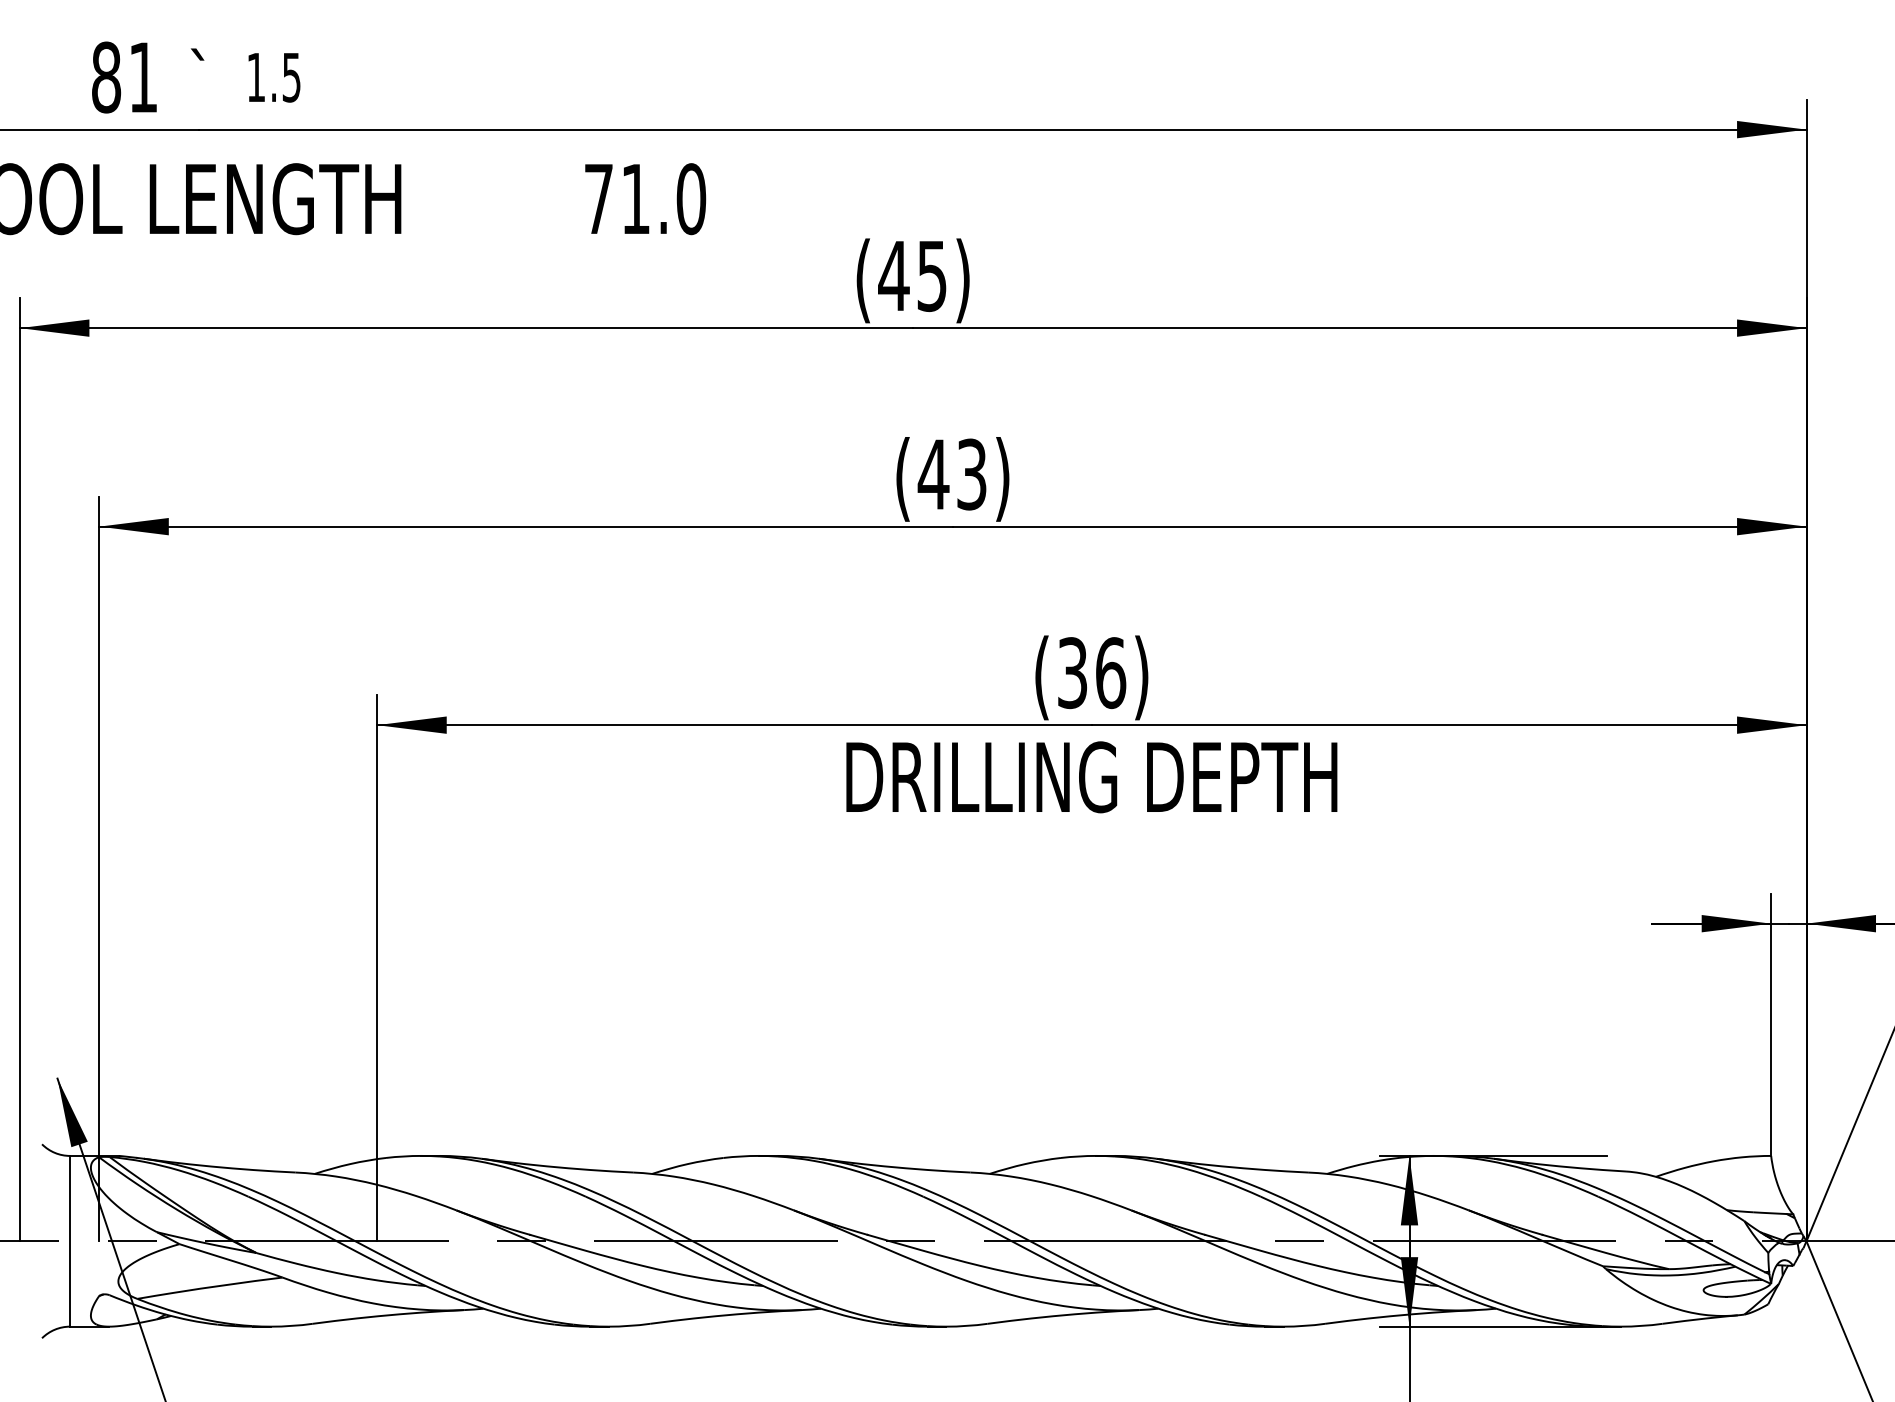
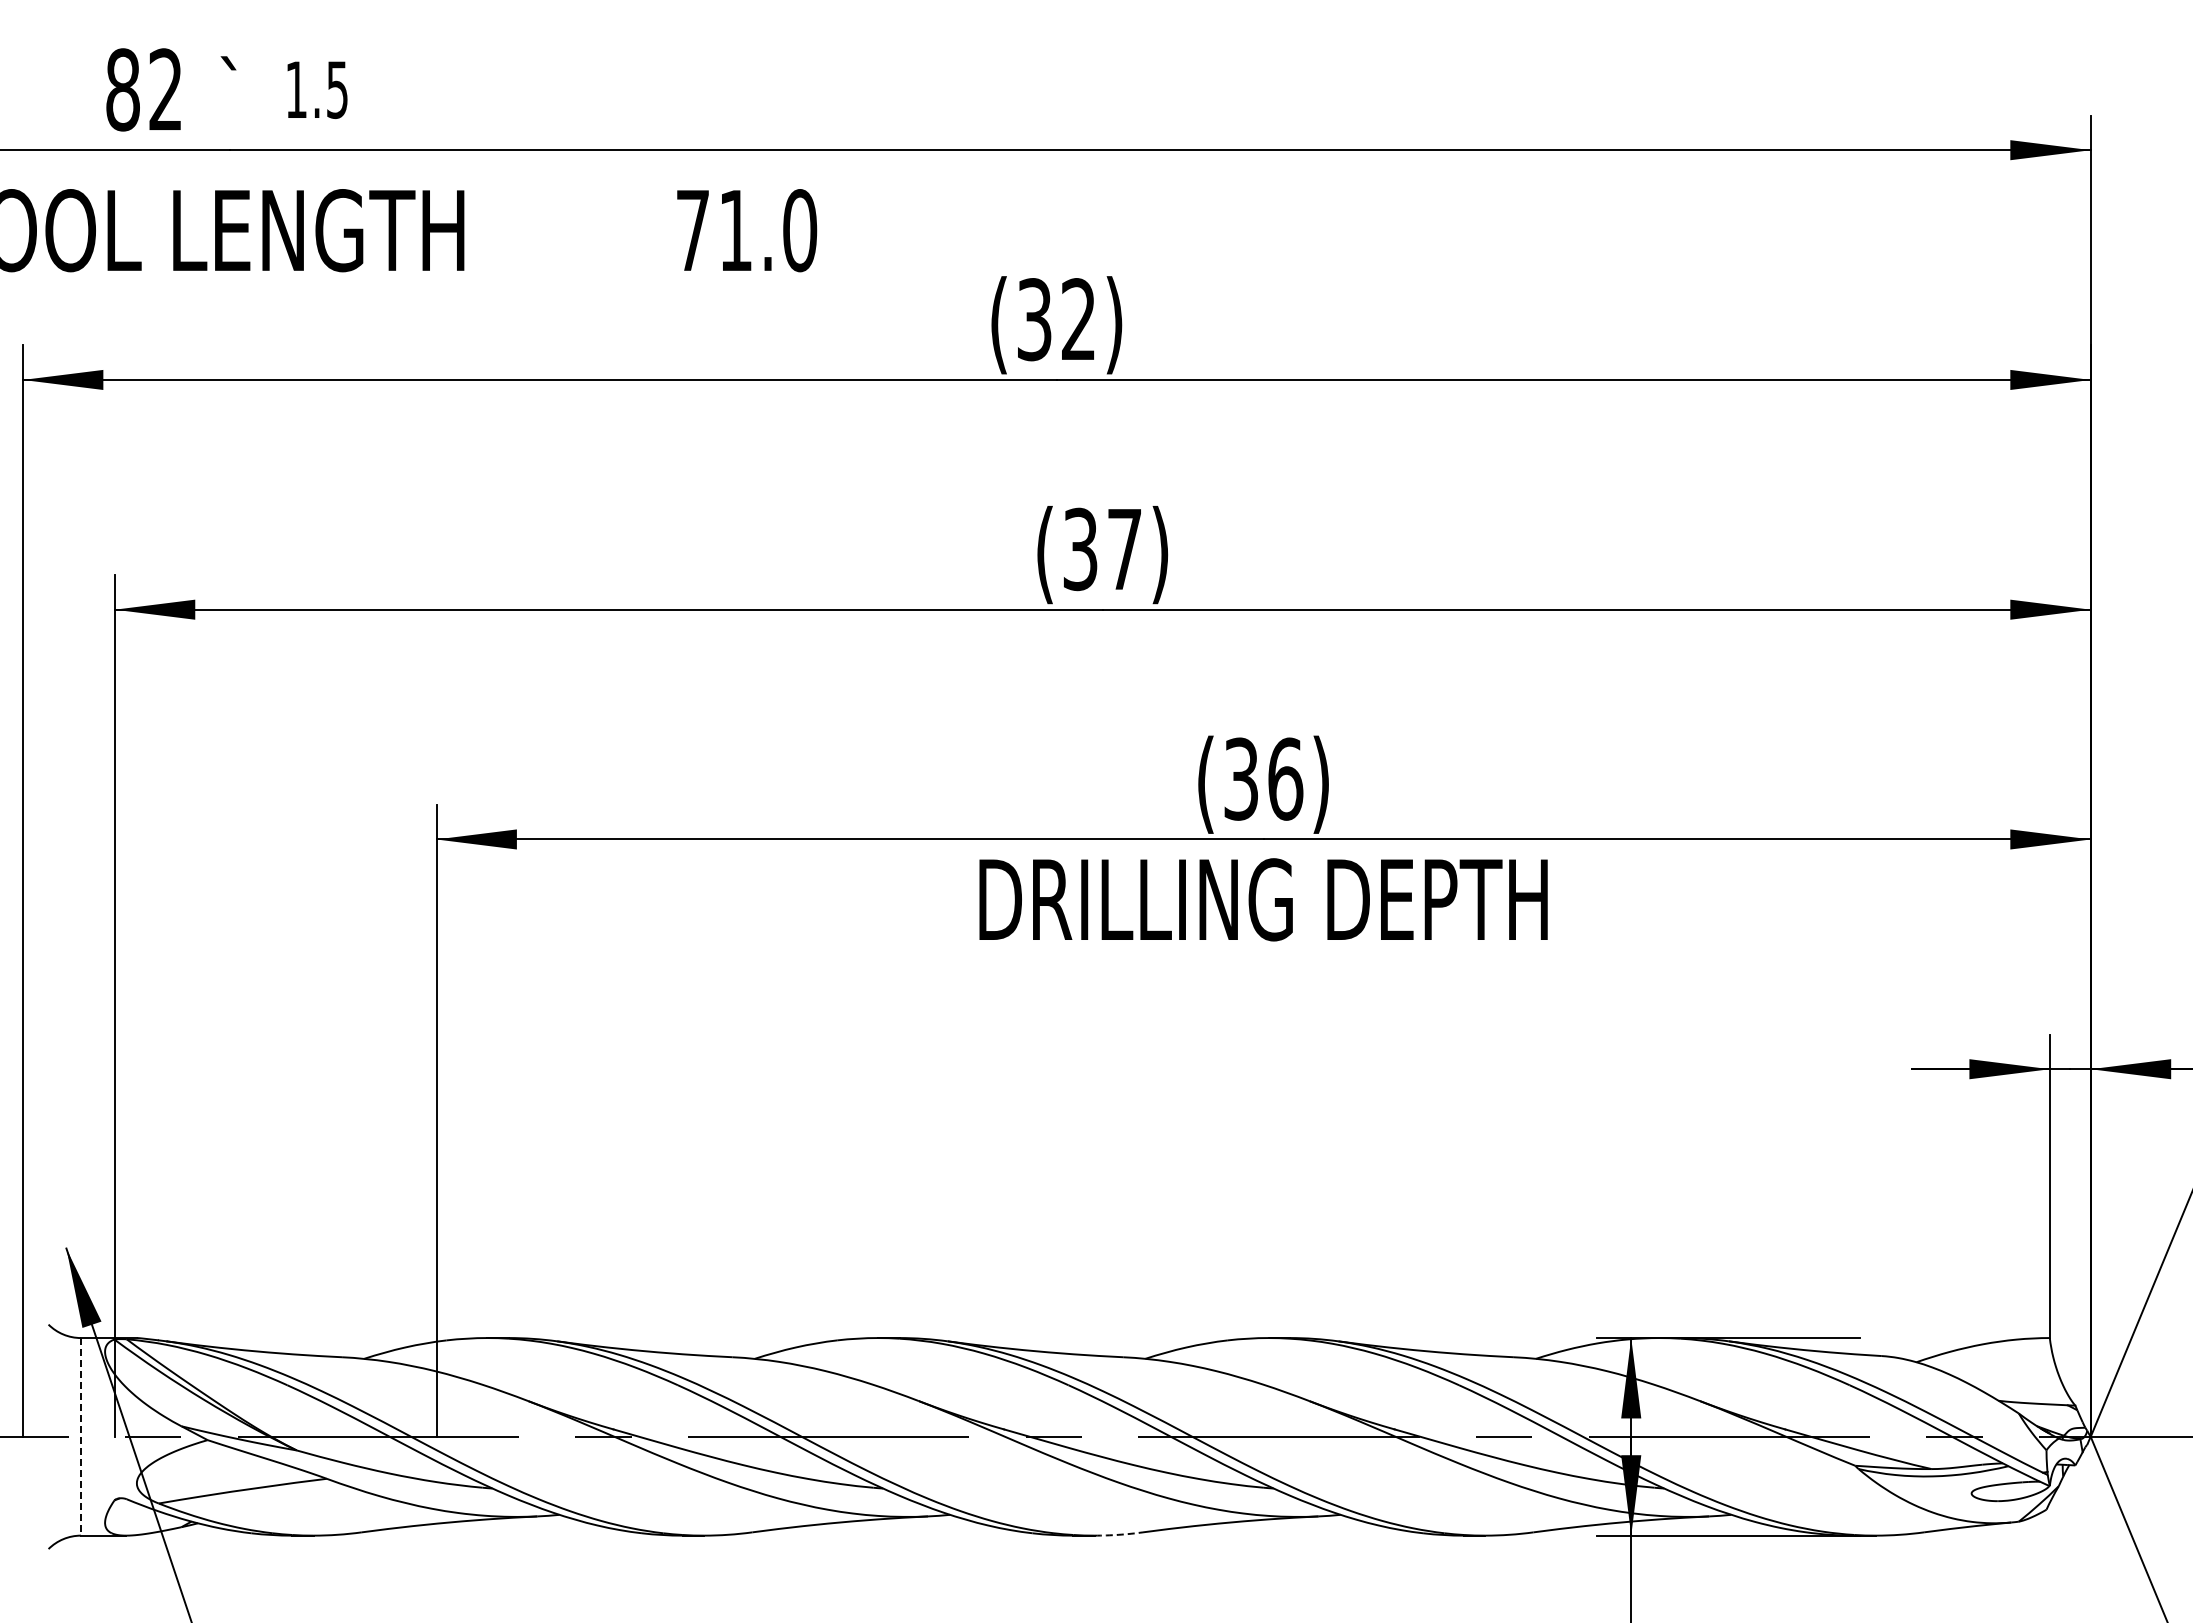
text: (143, 76) -> (165, 88), 81 -> 82
text: (912, 275) -> (1055, 319), (45) -> (32)
text: (951, 474) -> (1101, 549), (43) -> (37)
line: (70, 1241) -> (81, 1436), solid -> dashed
arc: (966, 1325) -> (1118, 1534), solid -> dashed

